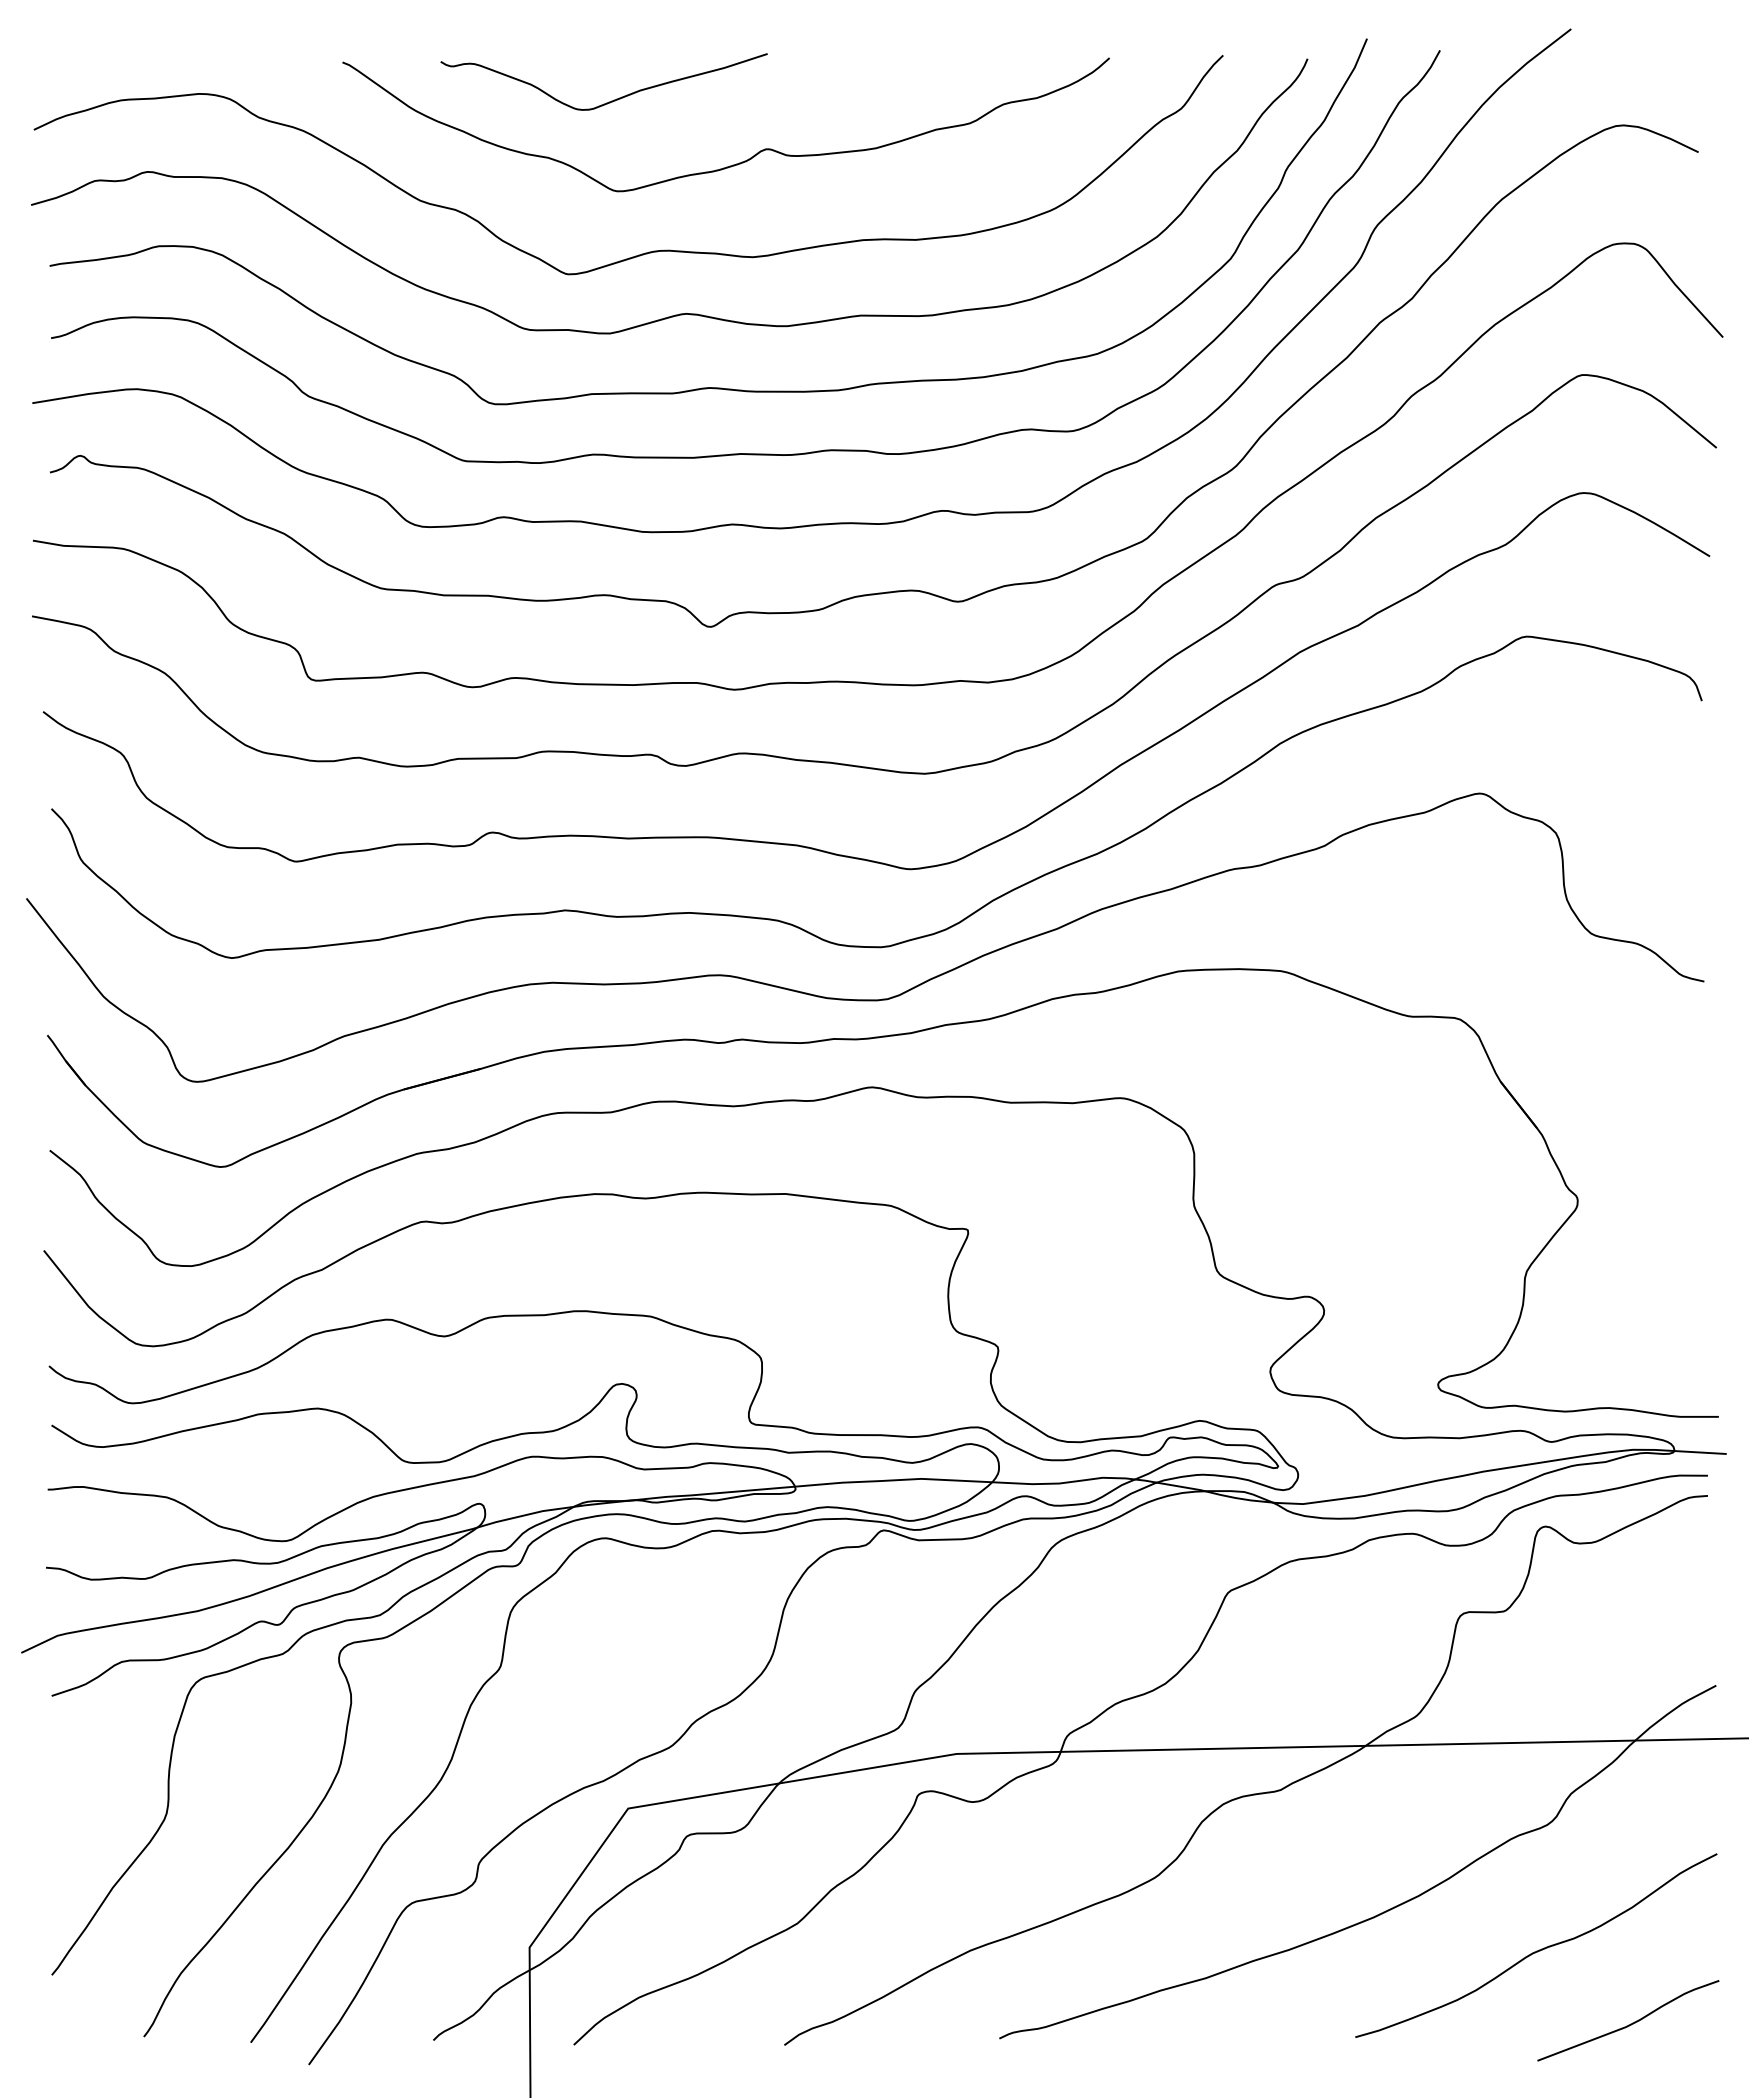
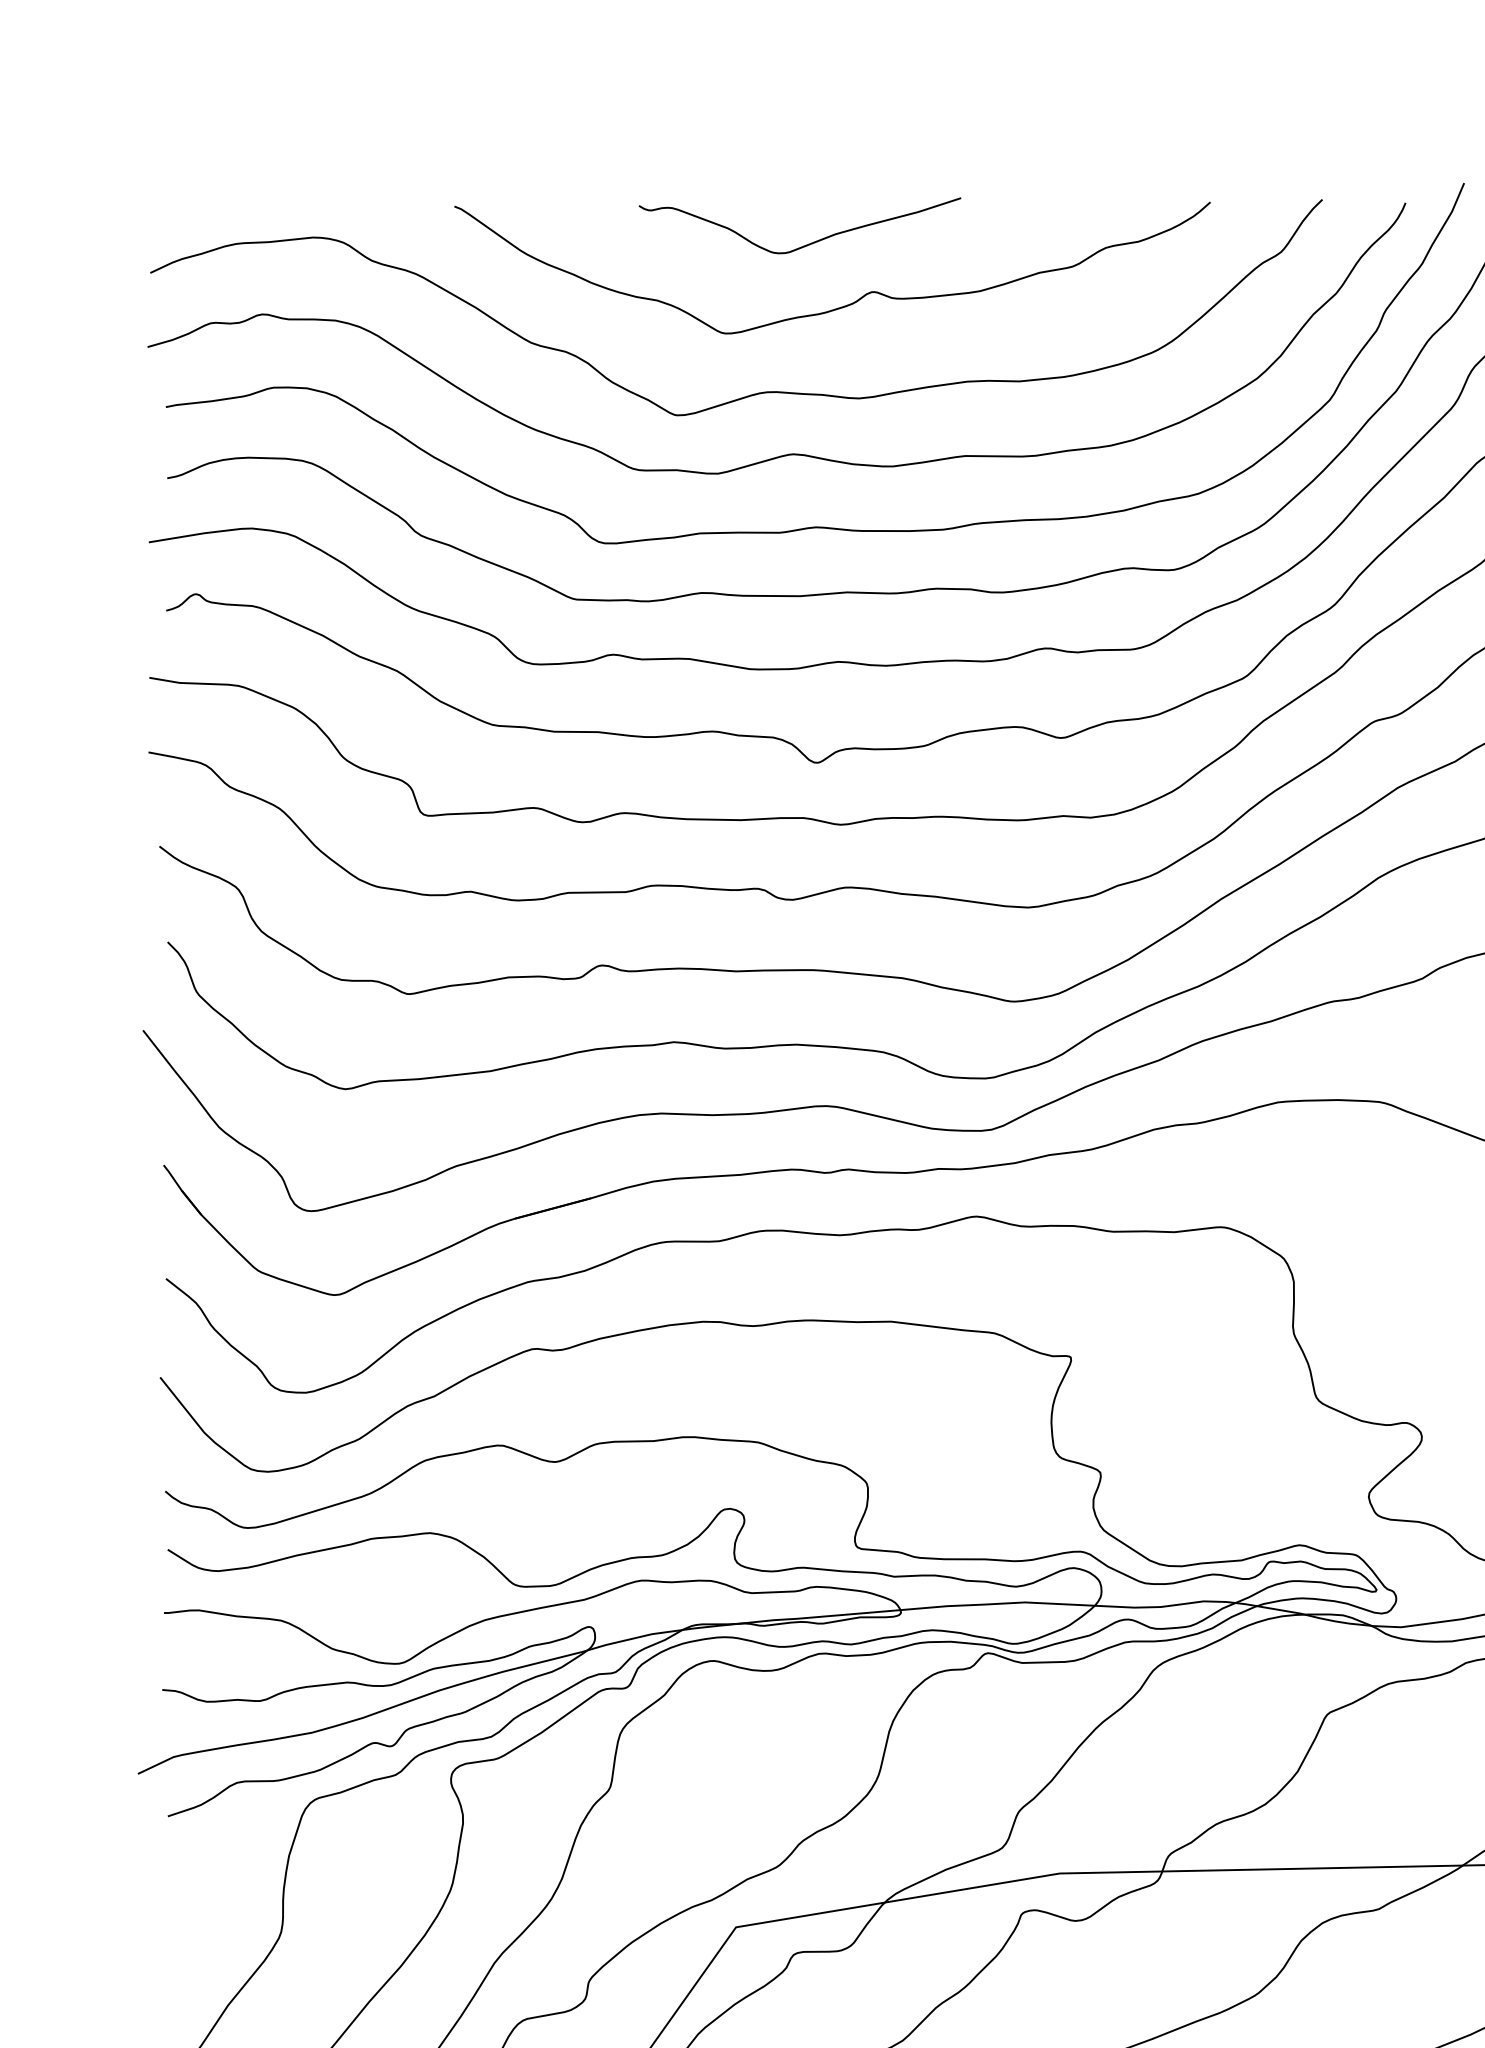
curve: (611, 100) -> (807, 244), moved

